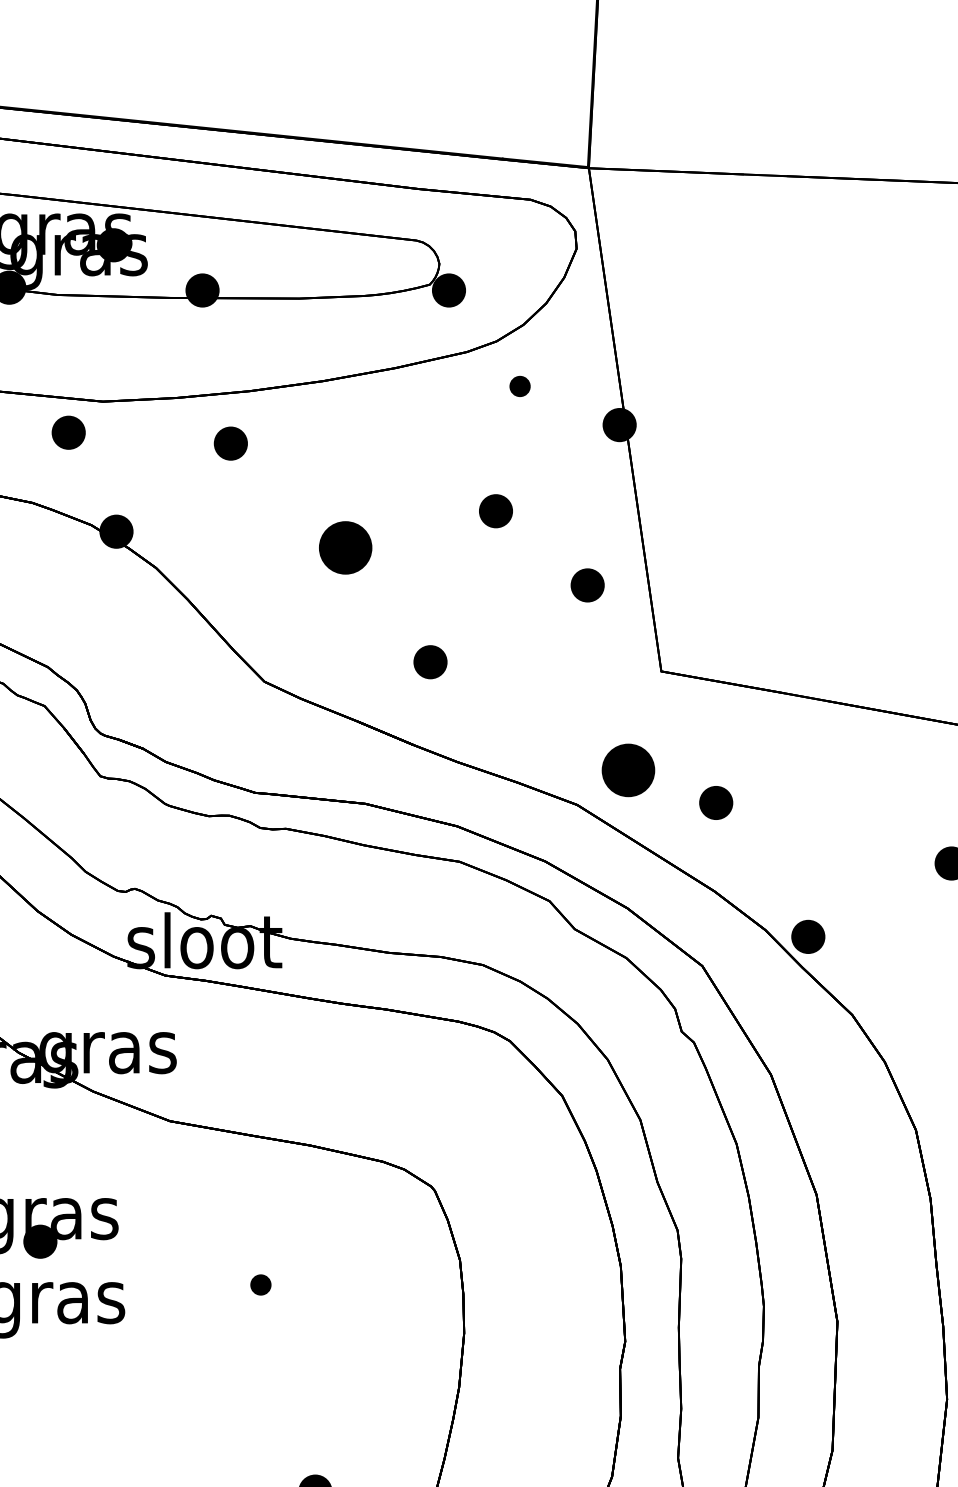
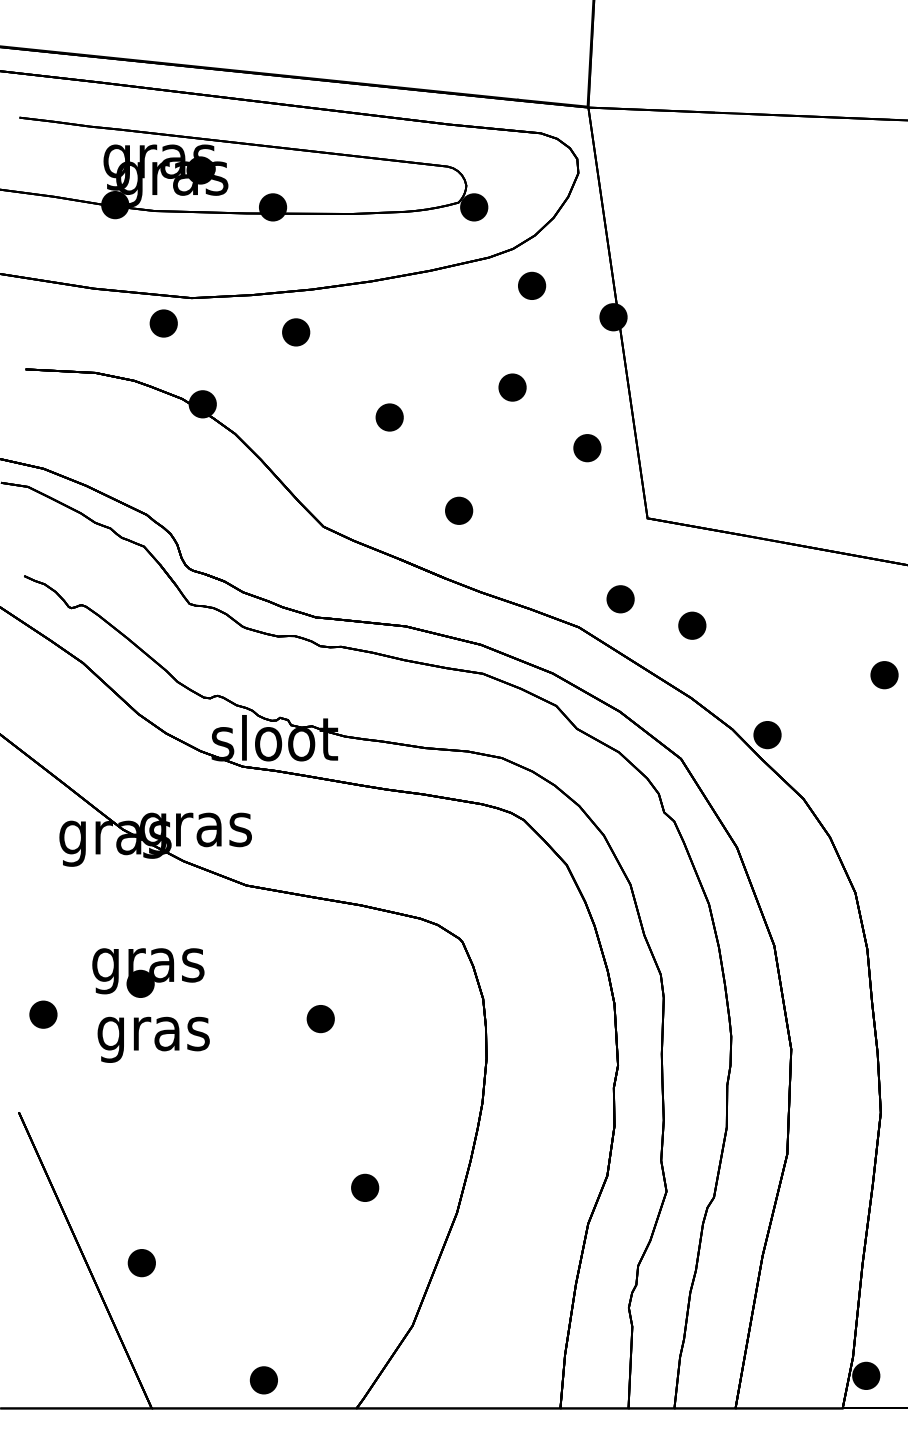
part: (520, 386) -> (532, 285), size x1.67
part: (345, 547) -> (389, 417), size x0.62
part: (628, 770) -> (620, 599), size x0.62
part: (260, 1285) -> (320, 1019), size x1.67

